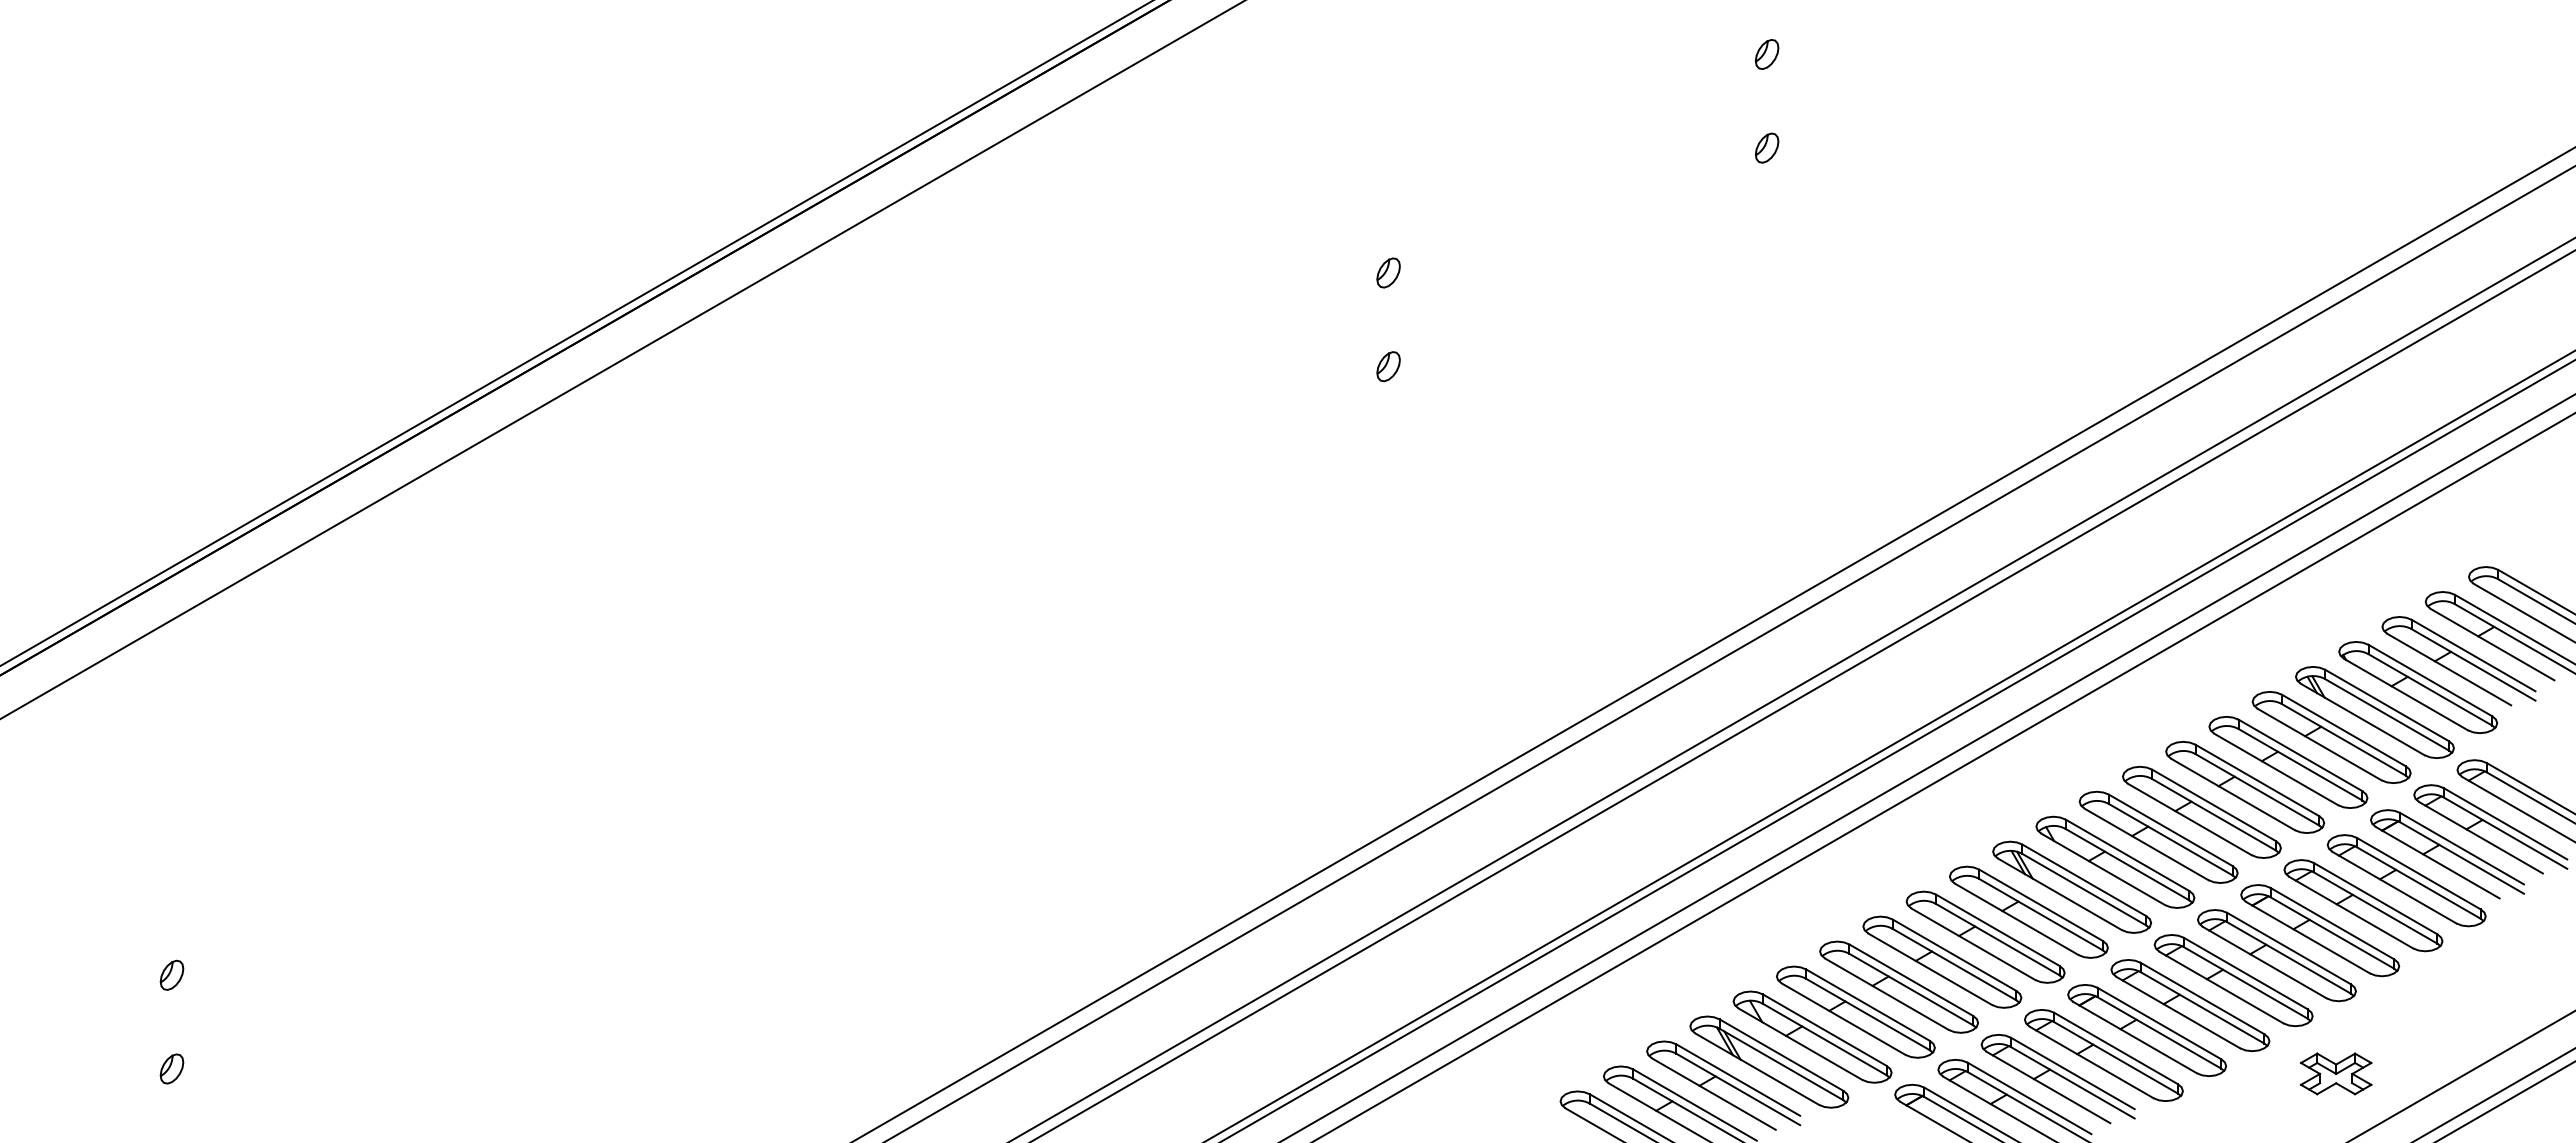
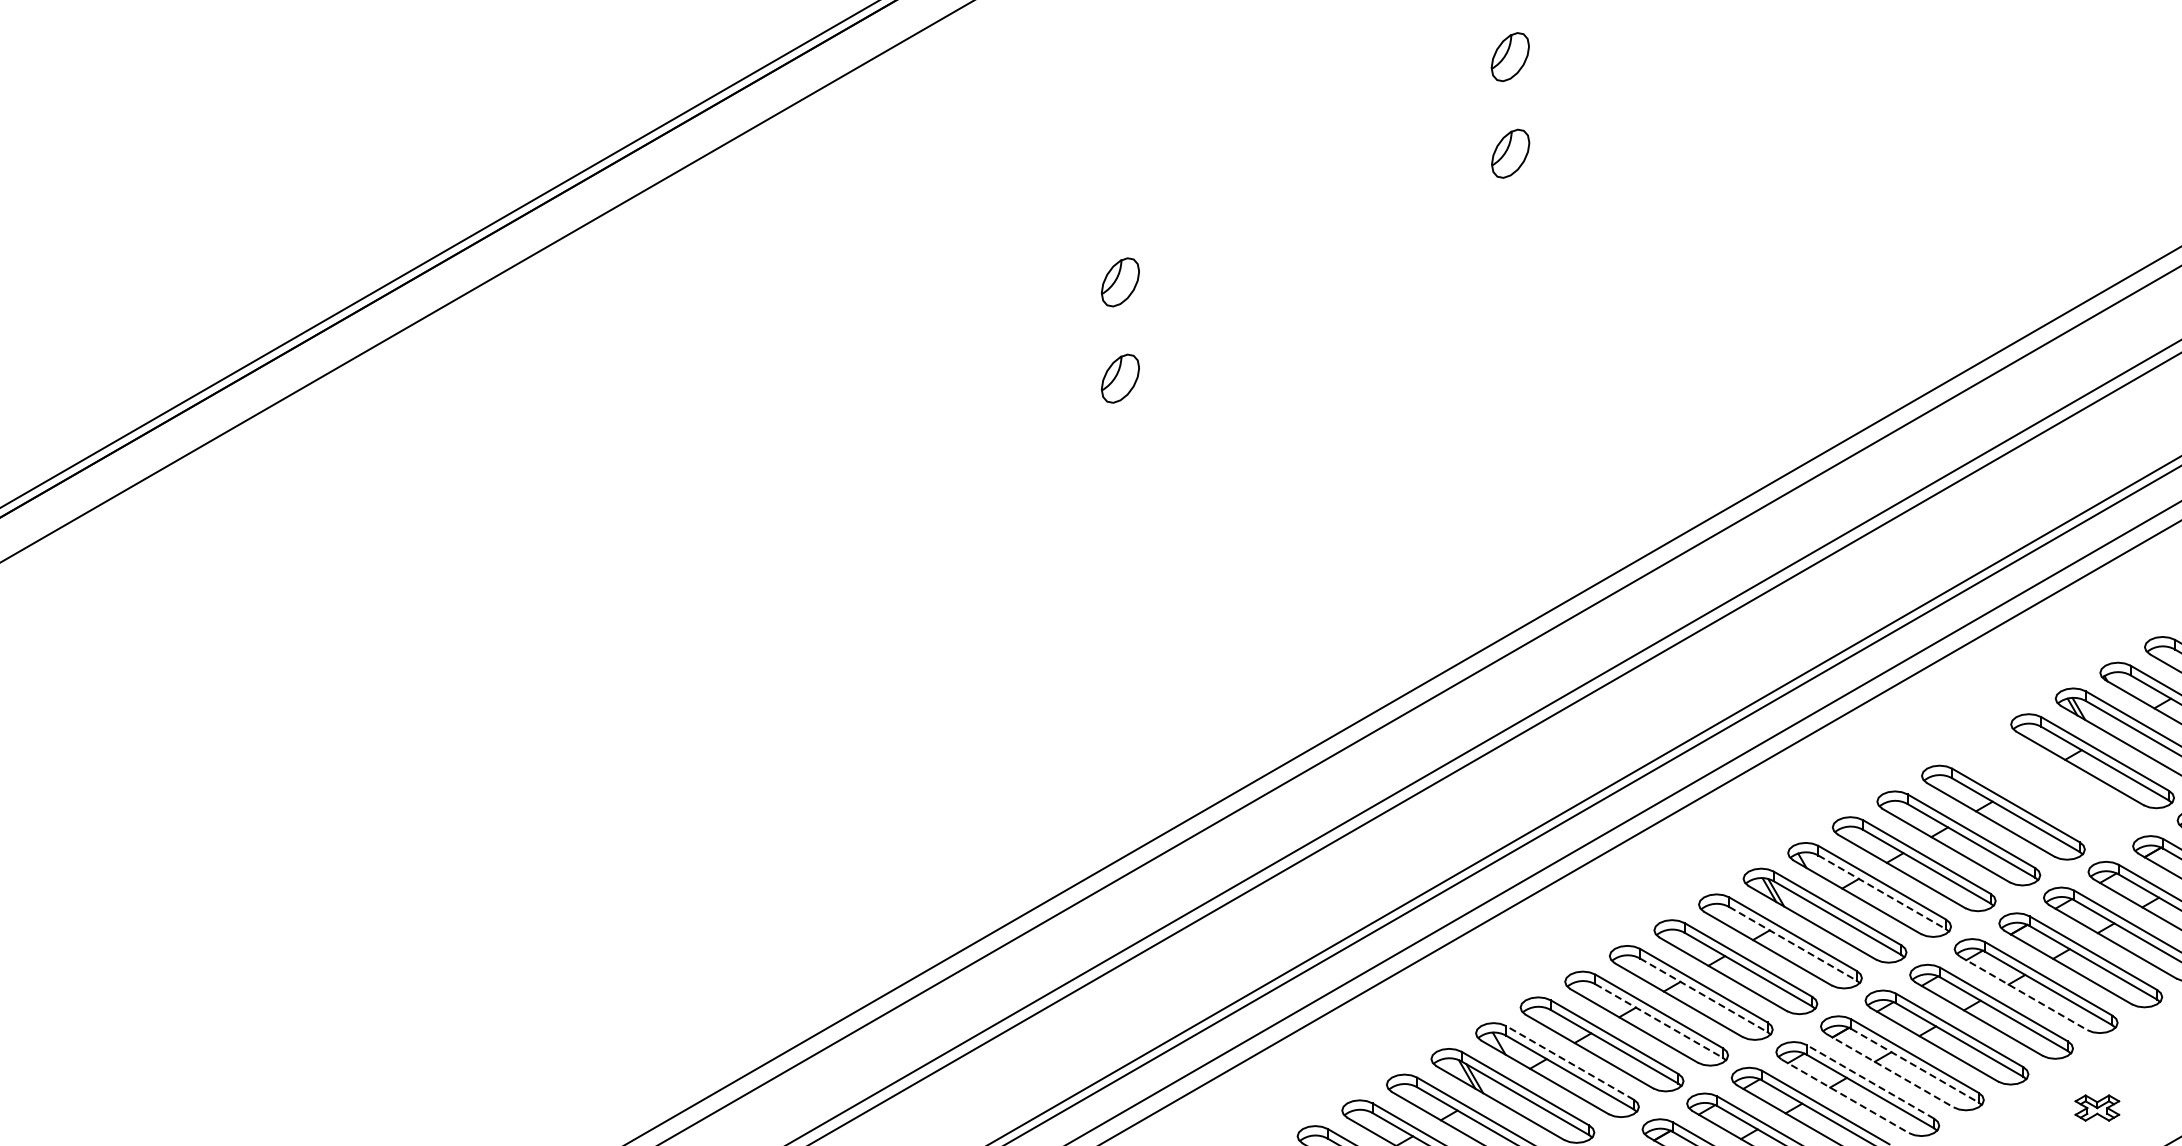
part: (1767, 54) -> (1510, 57), size x1.6
part: (1766, 147) -> (1509, 152), size x1.6
part: (1388, 272) -> (1120, 281), size x1.6
part: (1388, 366) -> (1120, 378), size x1.6
part: (2288, 762) -> (2048, 786), removed
line: (2128, 864) -> (1883, 892), solid -> dashed
line: (2041, 914) -> (1793, 943), solid -> dashed
line: (2265, 962) -> (2024, 993), solid -> dashed
line: (1954, 964) -> (1703, 995), solid -> dashed
line: (1911, 989) -> (1659, 1020), solid -> dashed
line: (1824, 1029) -> (1569, 1062), solid -> dashed
line: (2159, 1033) -> (1915, 1066), solid -> dashed
line: (2135, 1037) -> (1890, 1070), solid -> dashed
line: (2115, 1048) -> (1869, 1081), solid -> dashed
line: (2092, 1062) -> (1846, 1096), solid -> dashed
part: (2336, 1073) -> (2097, 1107), size x0.6

